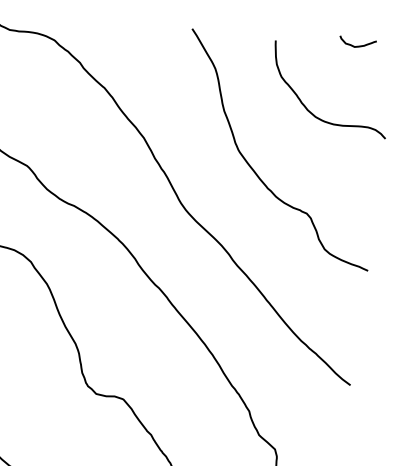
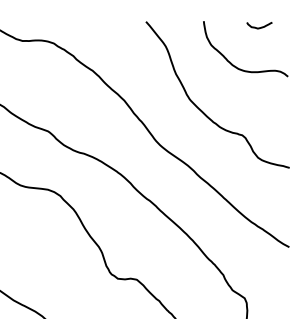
curve: (357, 45) -> (259, 27), moved

